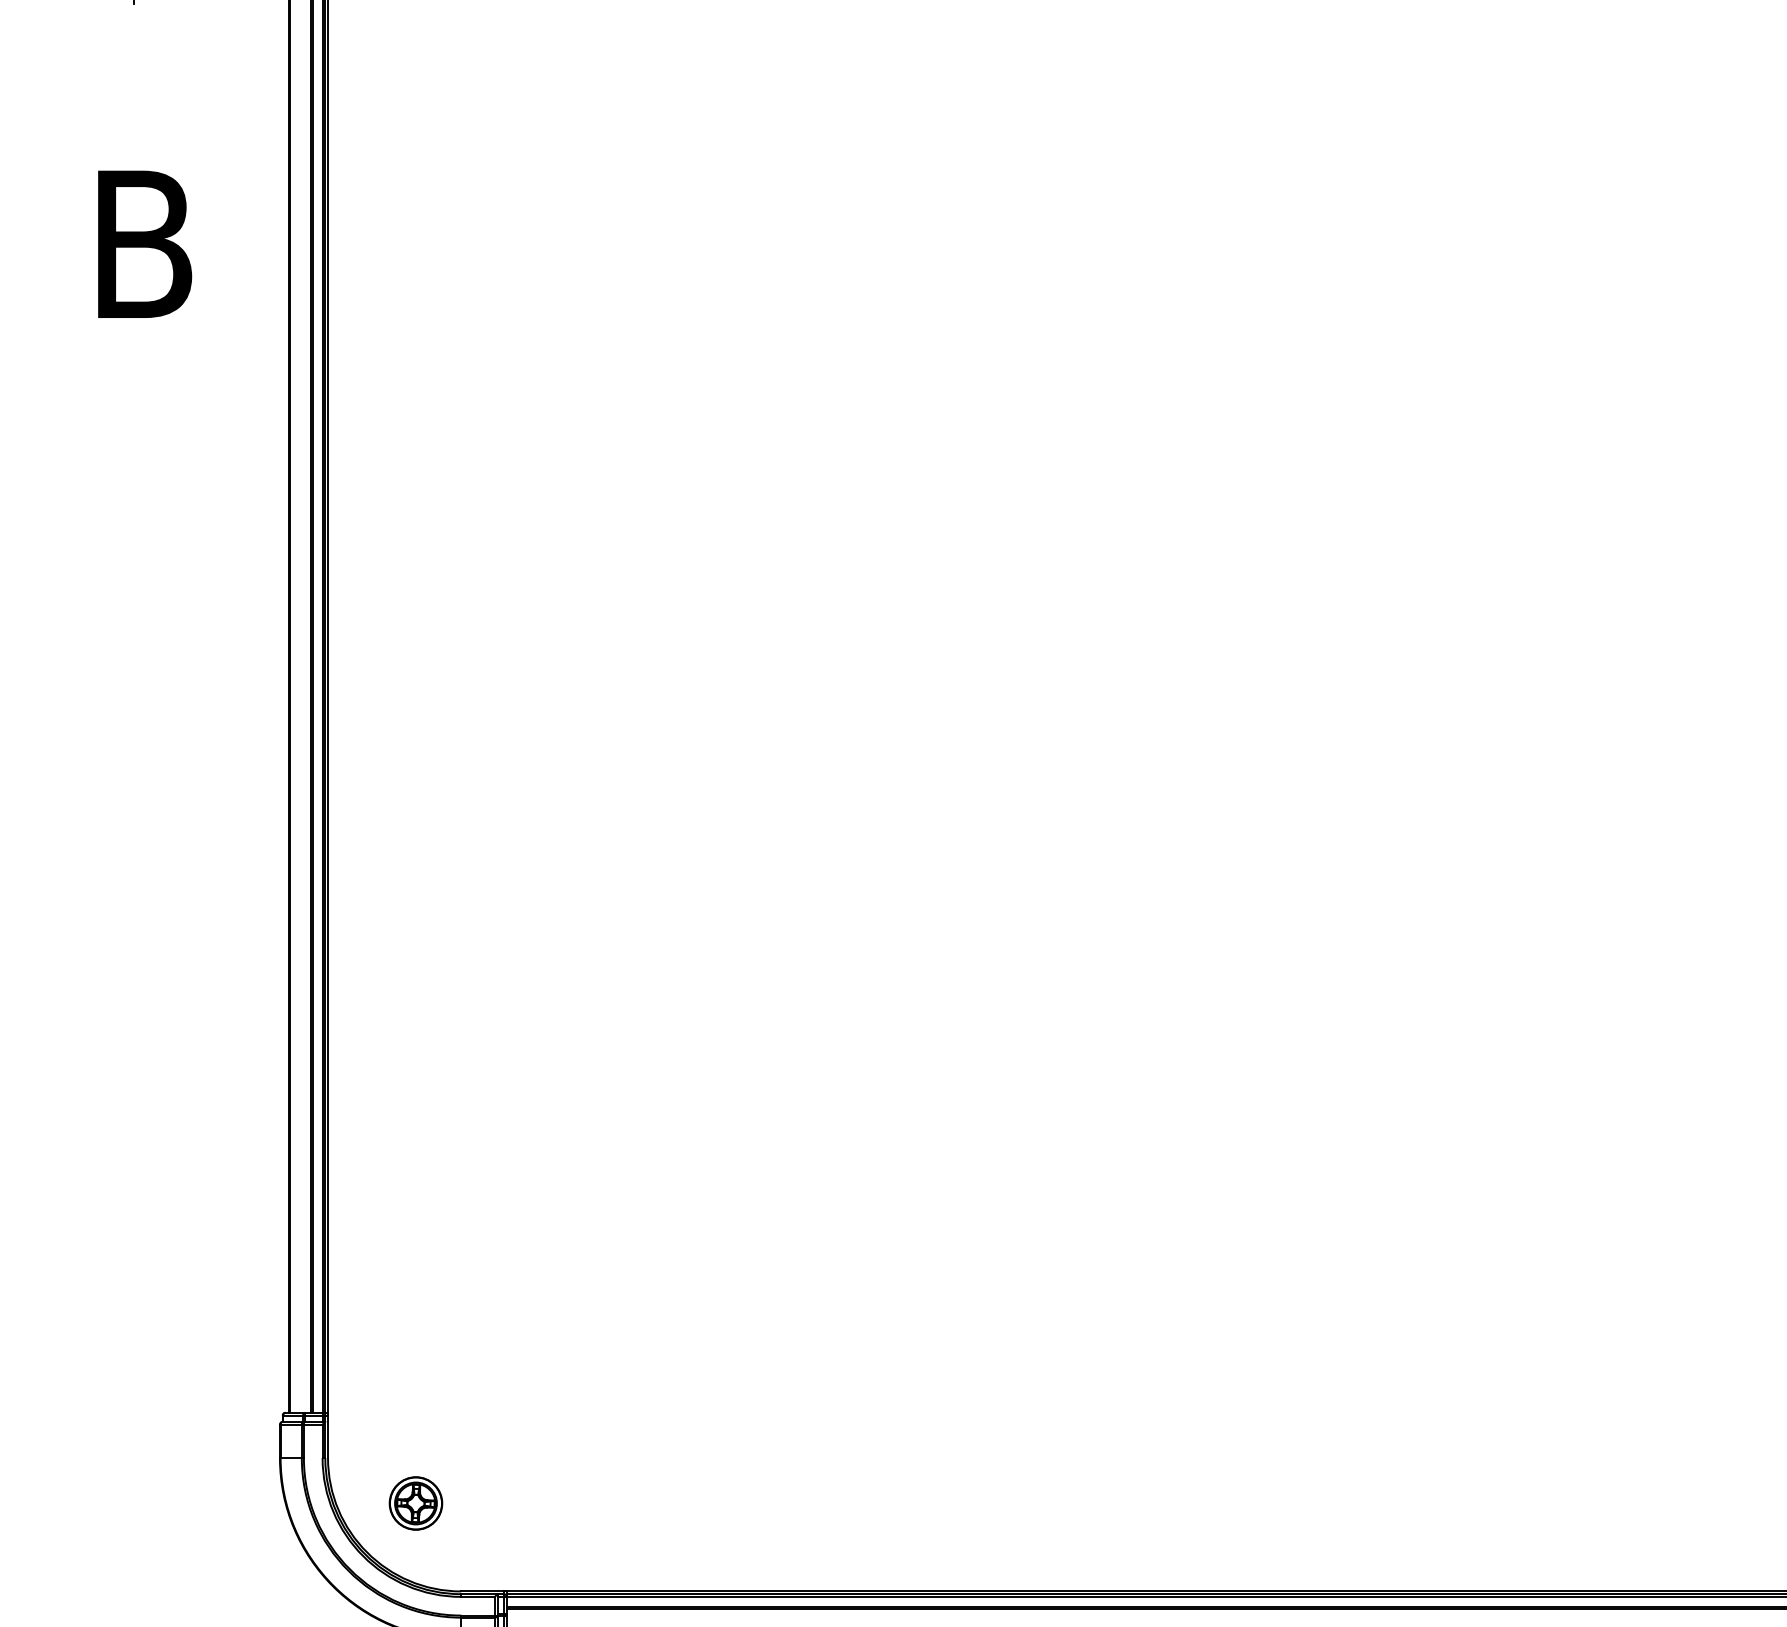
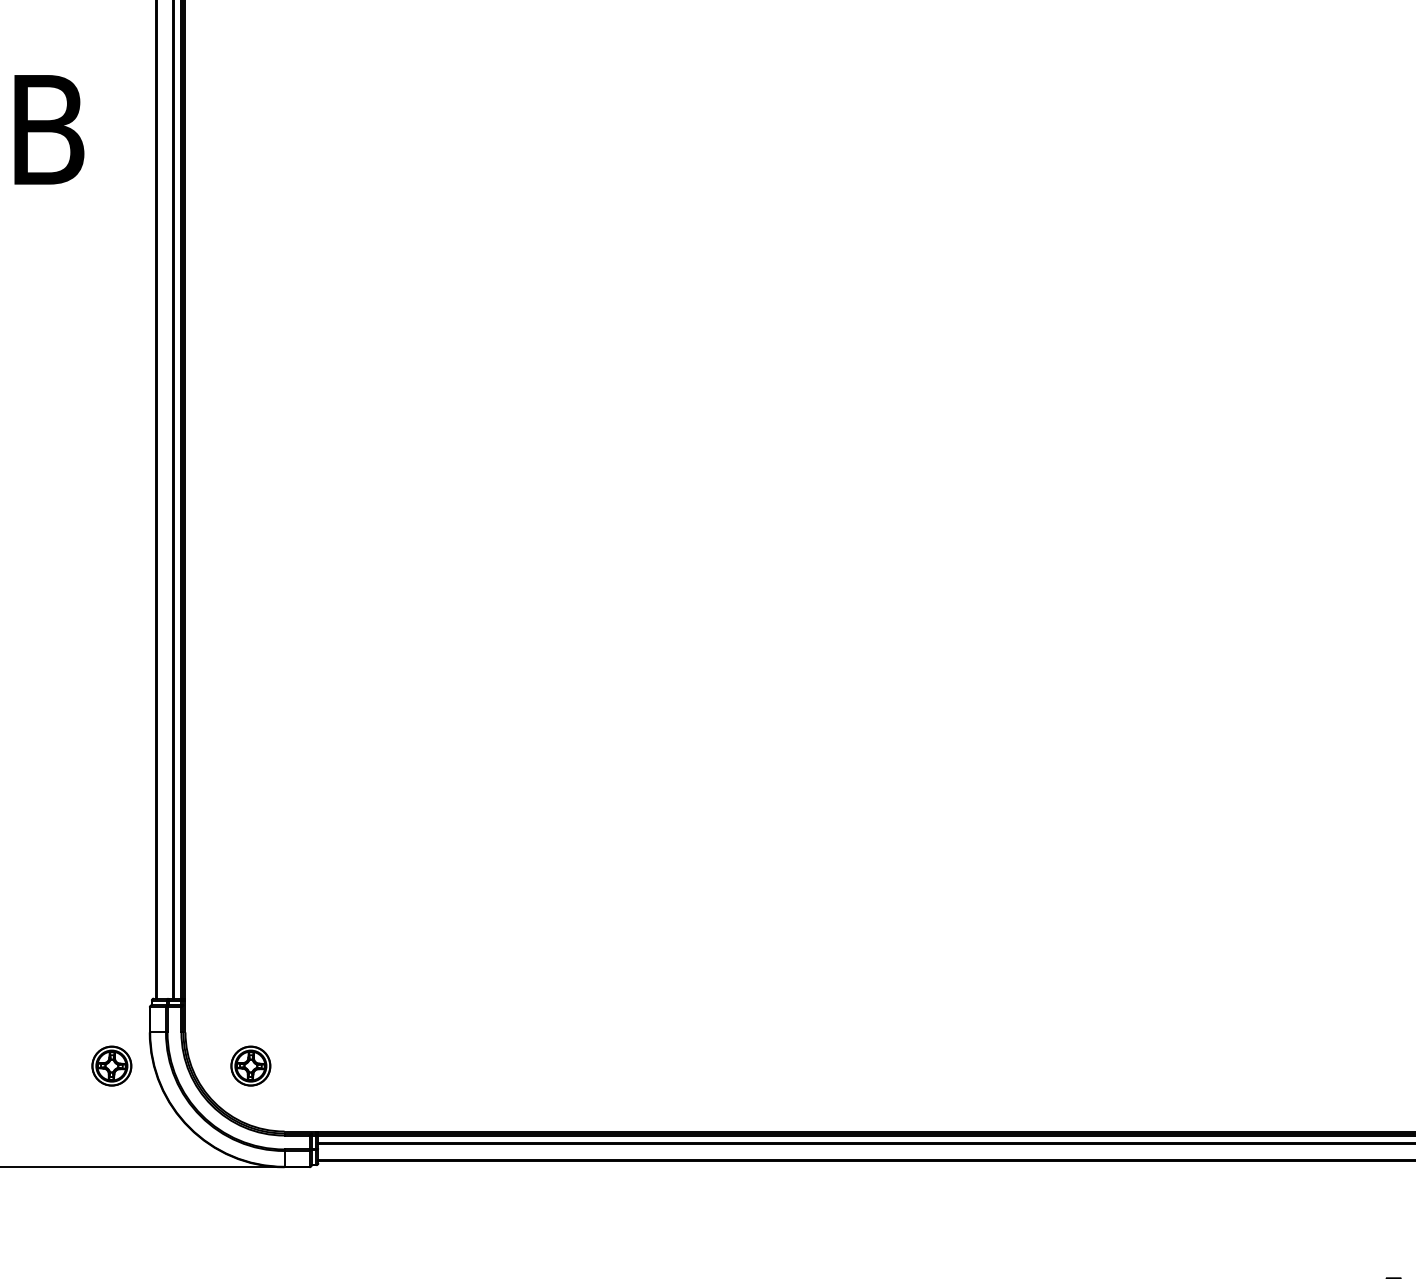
part: (228, 1502) -> (111, 1065), added

